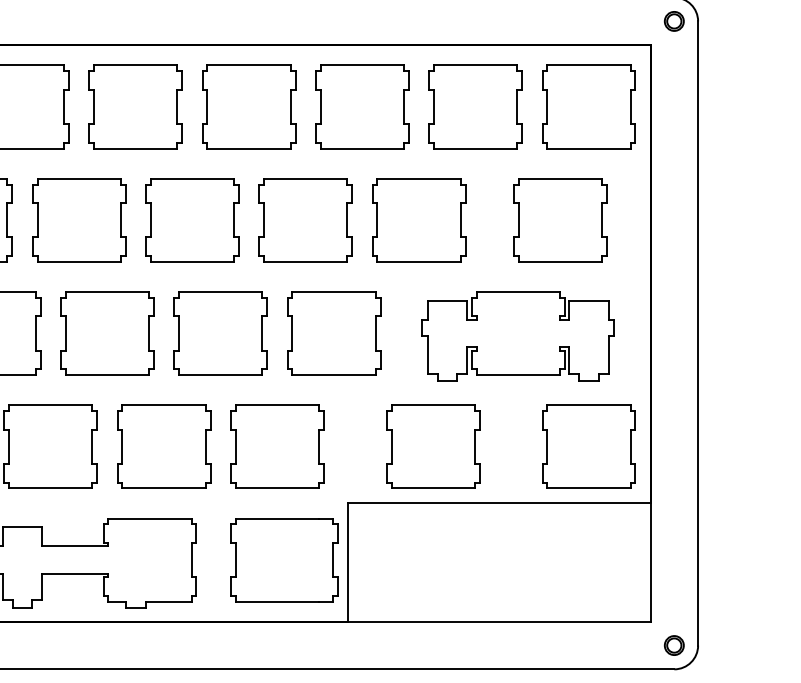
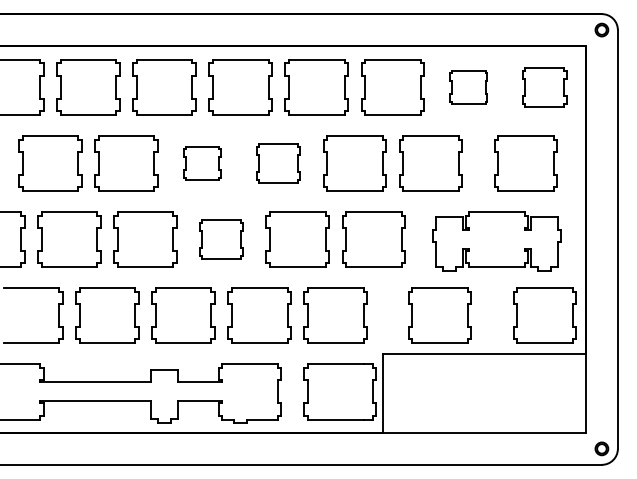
part: (475, 106) -> (468, 87), size x0.6
part: (588, 106) -> (544, 87), size x0.7
part: (79, 220) -> (202, 163), size x0.6
part: (192, 220) -> (278, 163), size x0.7
part: (107, 333) -> (221, 239), size x0.7

